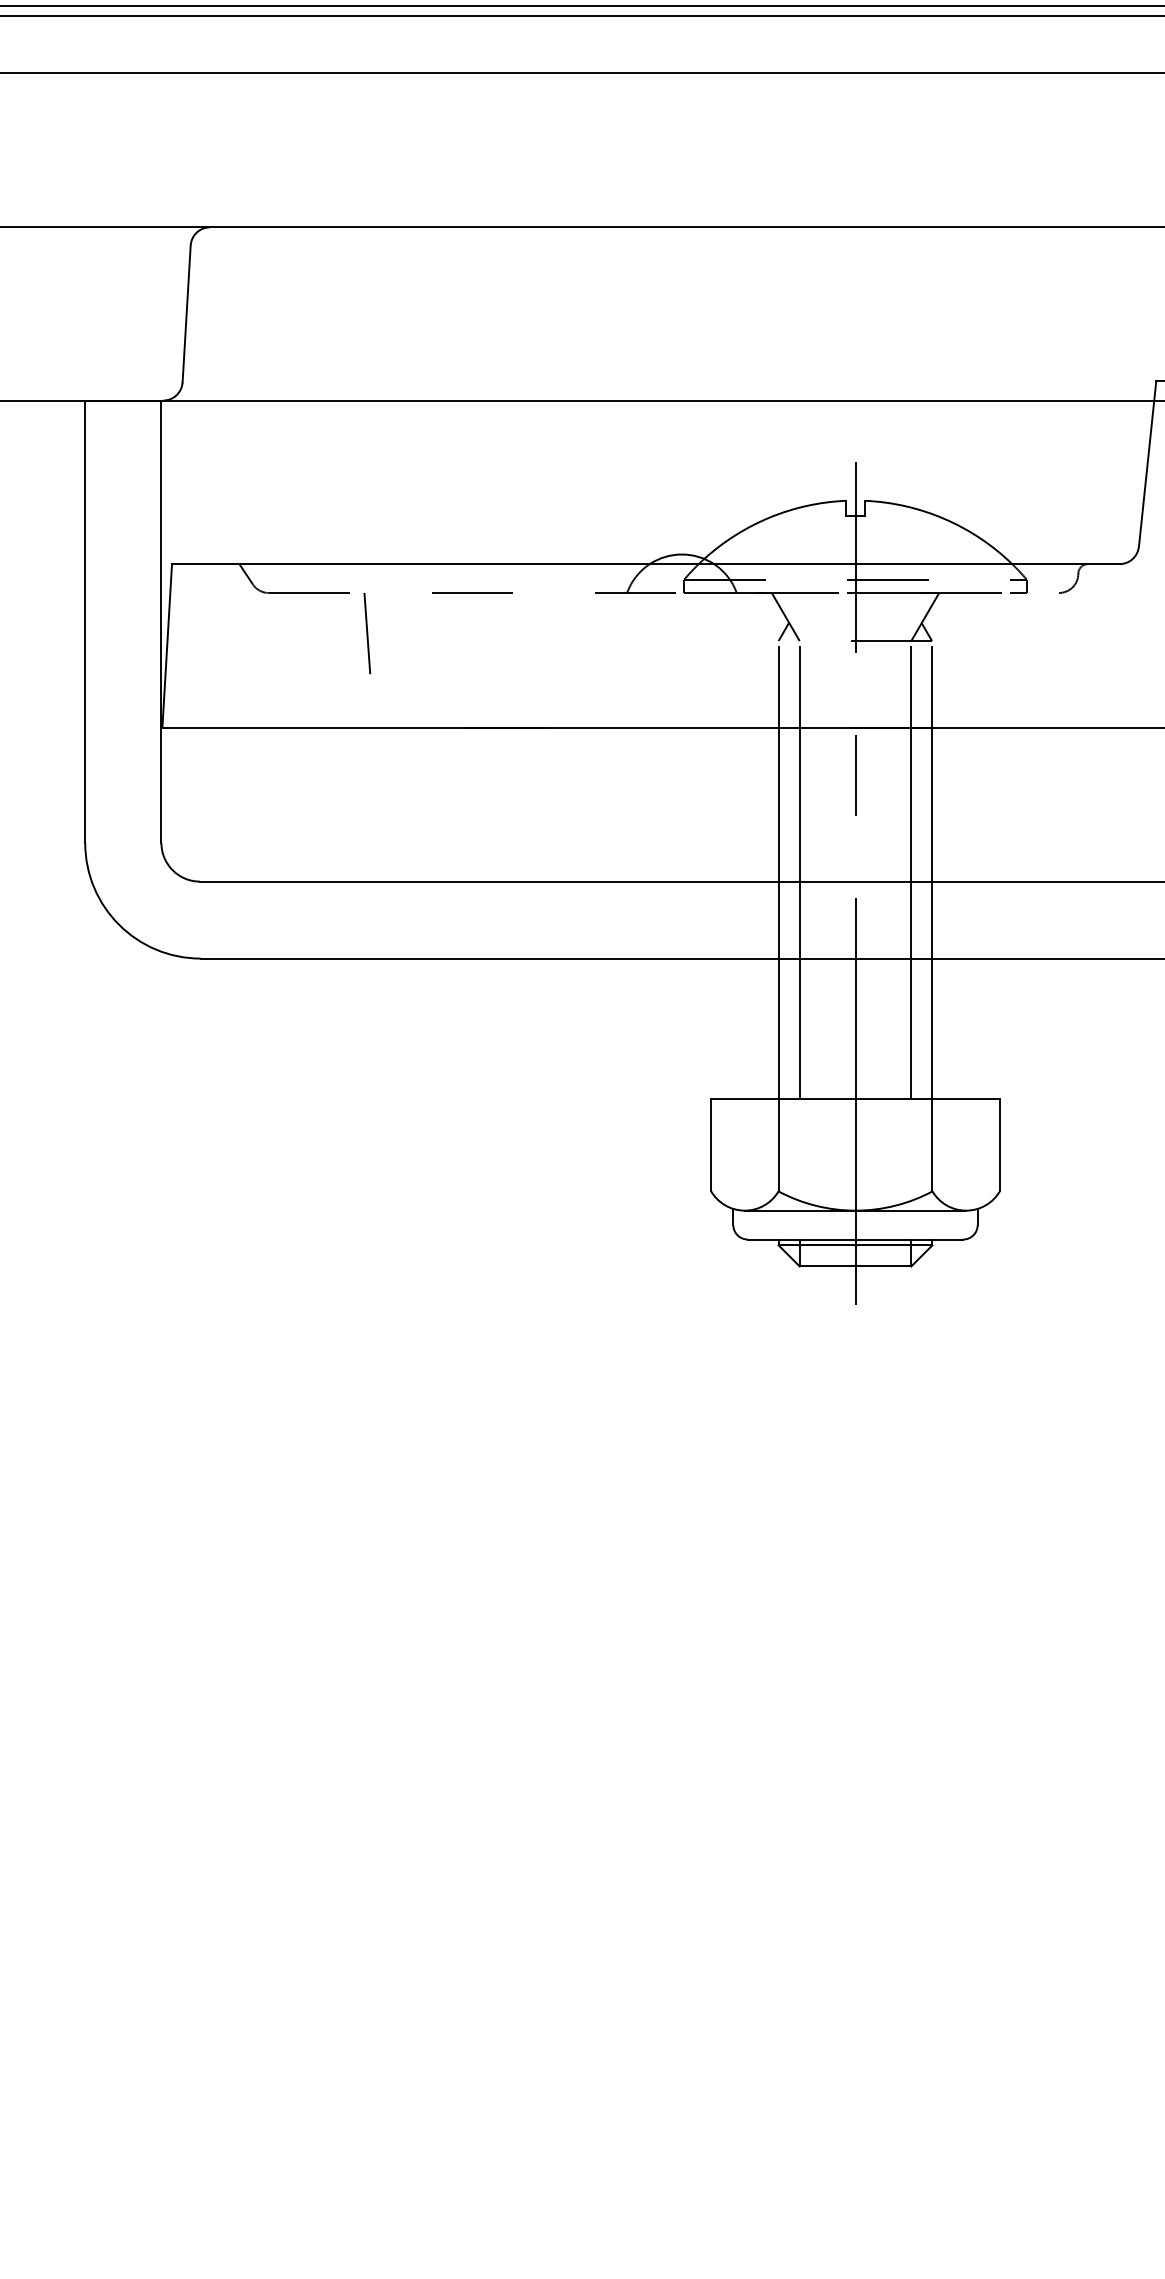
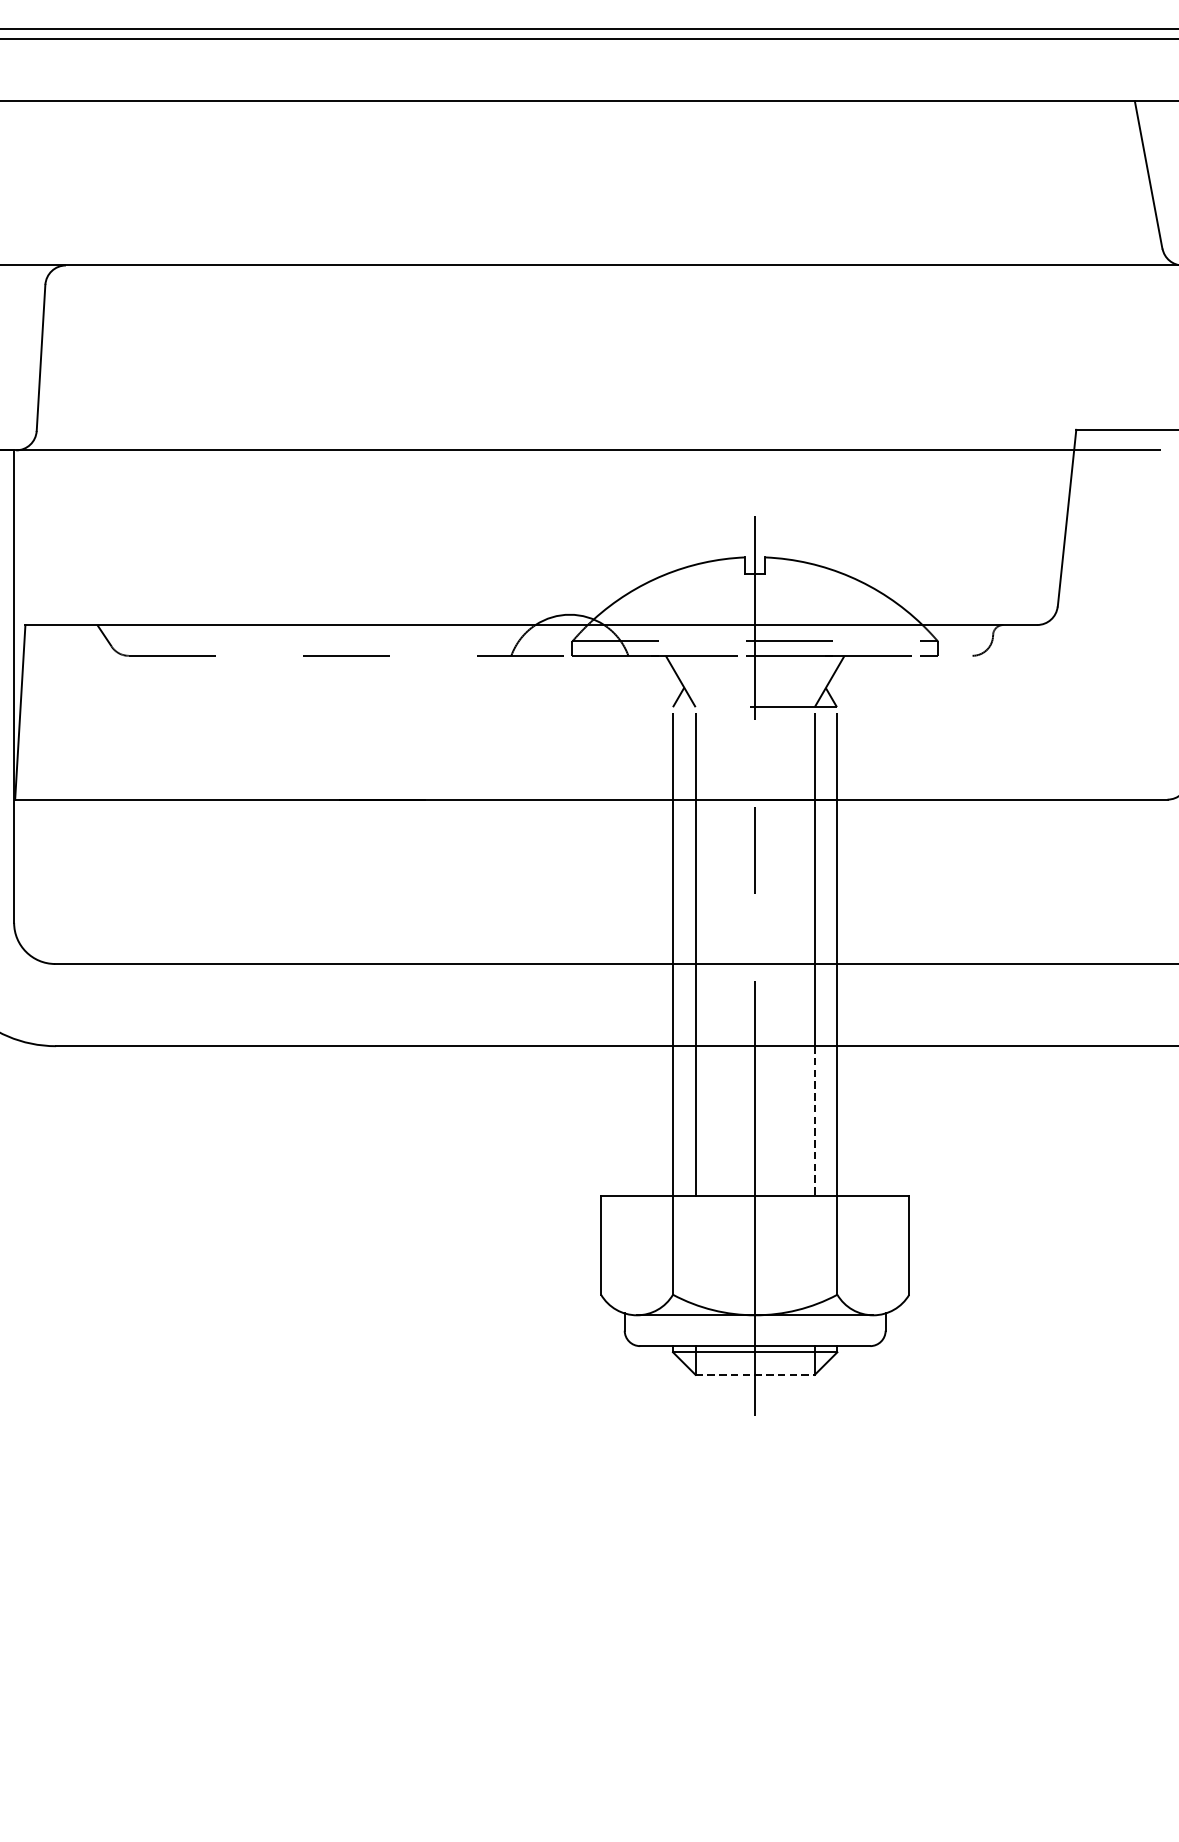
line: (367, 633) -> (234, 699), removed
line: (911, 1029) -> (814, 1121), solid -> dashed
line: (855, 1266) -> (755, 1374), solid -> dashed

